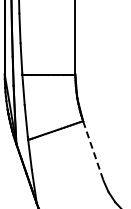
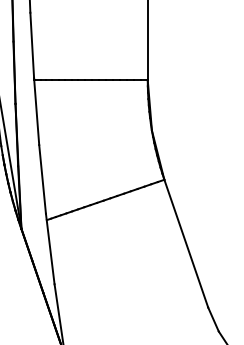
line: (93, 151) -> (186, 244), dashed -> solid

